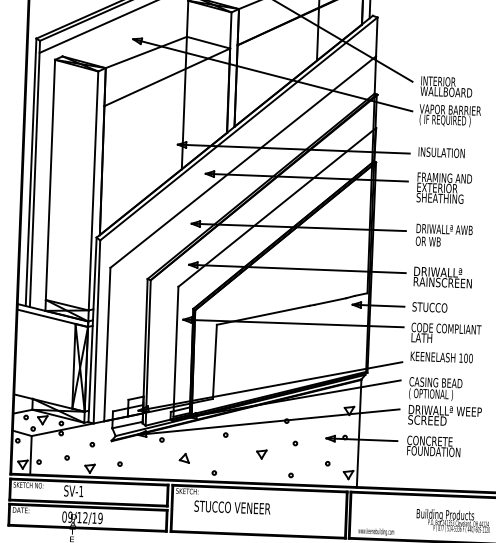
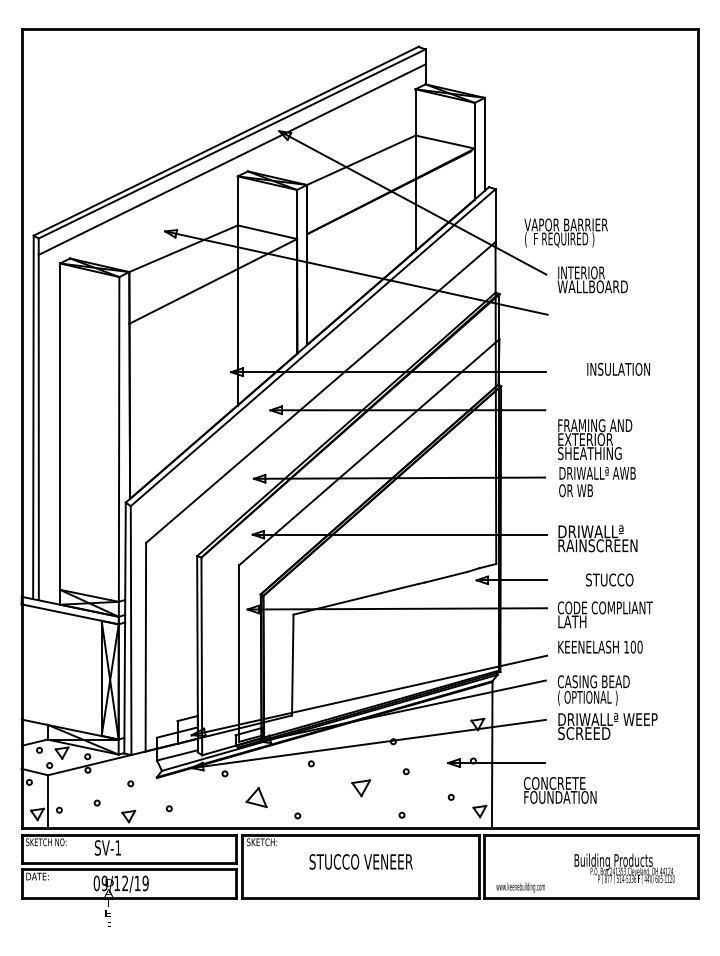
text: (449, 115) -> (565, 232), moved
text: (441, 152) -> (618, 368), moved
text: (444, 188) -> (595, 439), moved
text: (429, 307) -> (609, 579), moved
text: (433, 446) -> (560, 790), moved
part: (261, 454) -> (360, 788), size x1.4
part: (184, 458) -> (256, 797), size x1.6
text: (231, 507) -> (360, 861), moved

